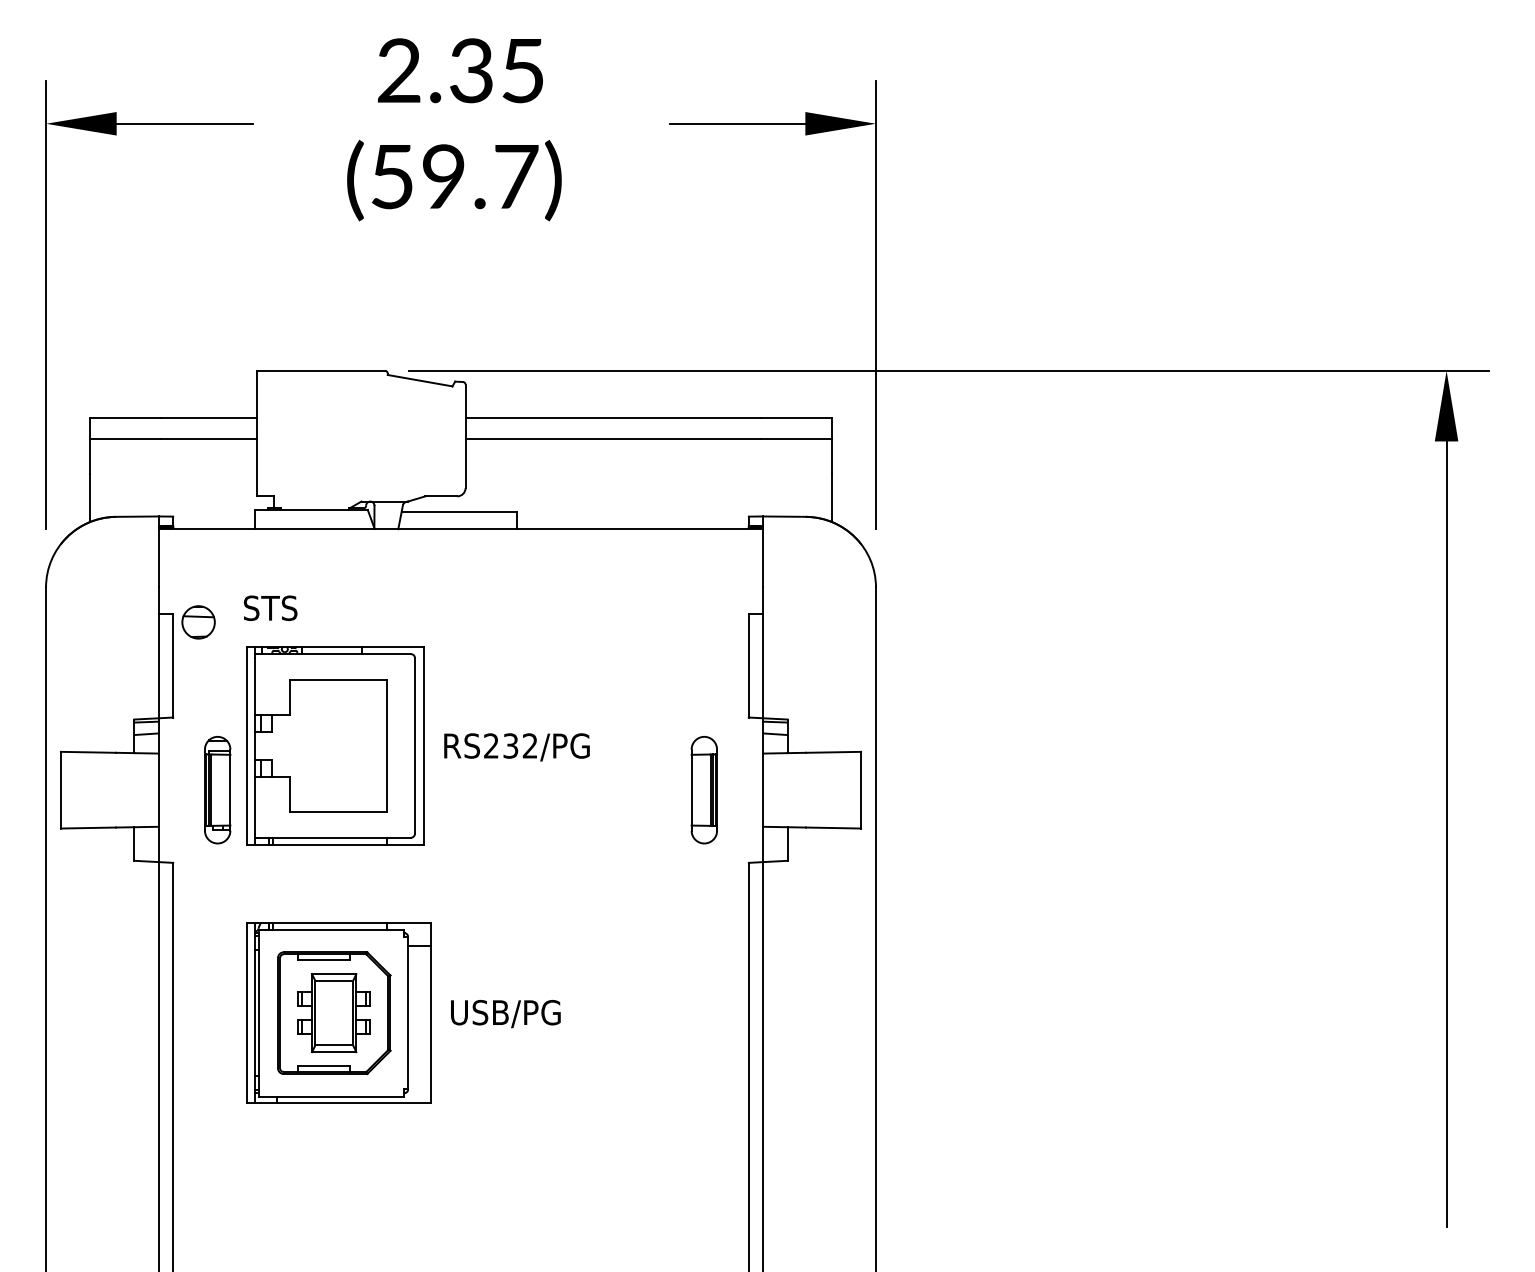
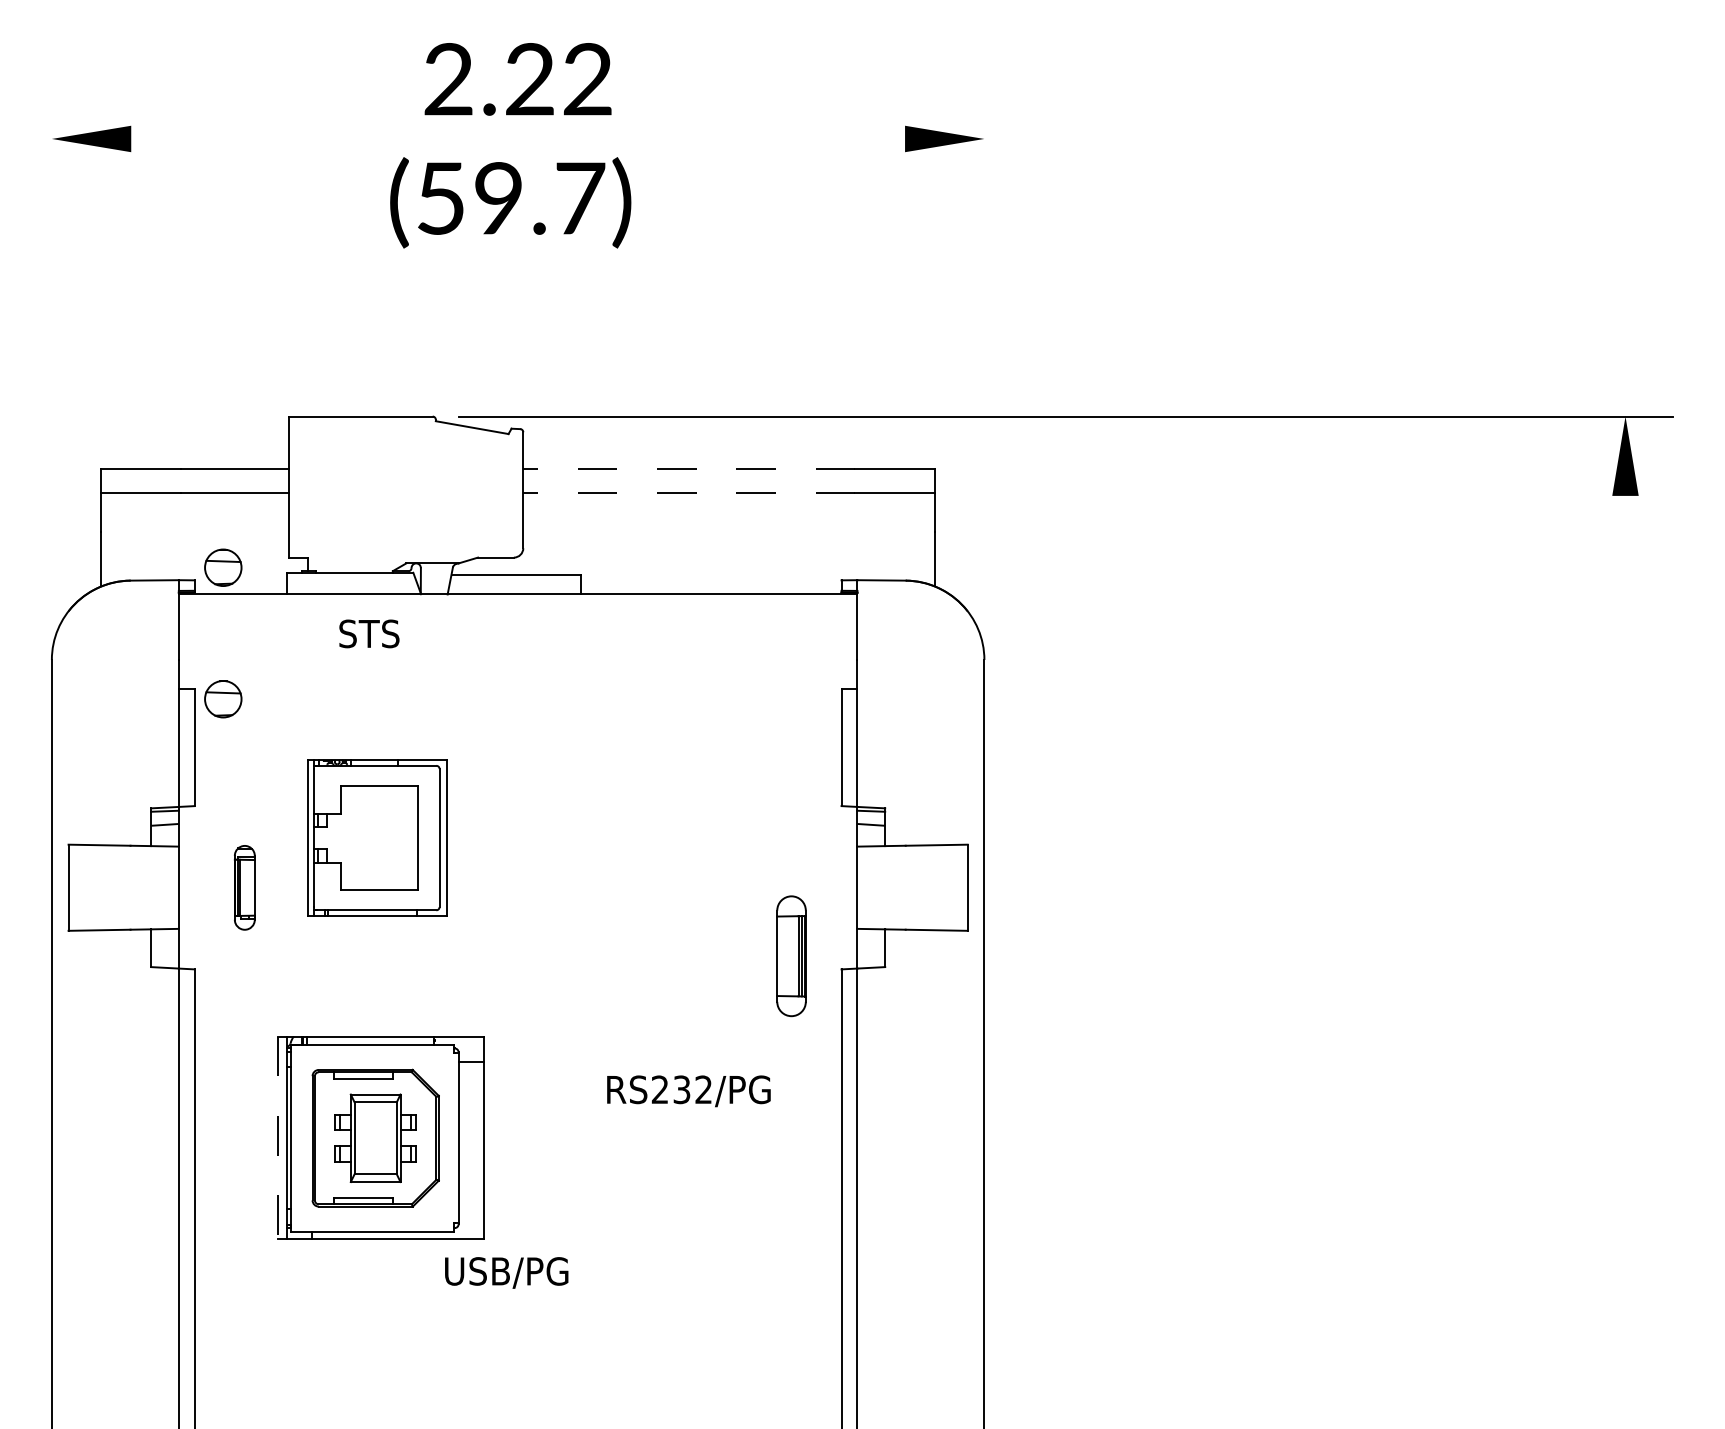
text: (497, 70) -> (559, 79), 2.35 -> 2.22
line: (184, 123) -> (207, 138), removed
line: (737, 123) -> (828, 138), removed
line: (46, 304) -> (52, 342), removed
line: (876, 304) -> (984, 342), removed
line: (613, 417) -> (689, 468), solid -> dashed
line: (613, 438) -> (689, 492), solid -> dashed
part: (198, 505) -> (223, 567), added
text: (270, 607) -> (369, 633), moved
part: (335, 745) -> (377, 837), size x0.7
text: (516, 747) -> (688, 1091), moved
part: (217, 790) -> (244, 888), size x0.7
part: (703, 790) -> (790, 956), moved
line: (1446, 833) -> (1625, 936), removed
line: (247, 1013) -> (278, 1138), solid -> dashed
text: (505, 1014) -> (506, 1273), moved

